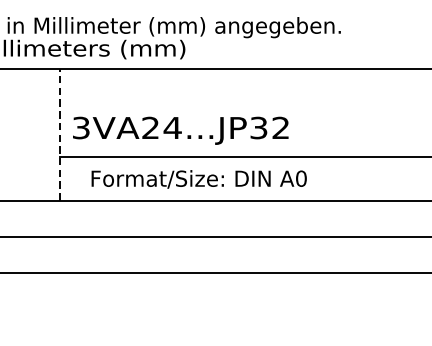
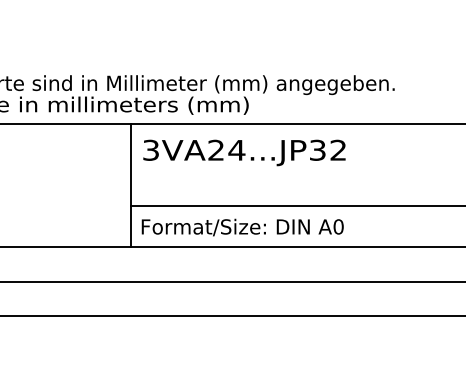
text: (180, 130) -> (244, 152), moved
line: (59, 134) -> (130, 185), dashed -> solid
text: (198, 179) -> (242, 227), moved

